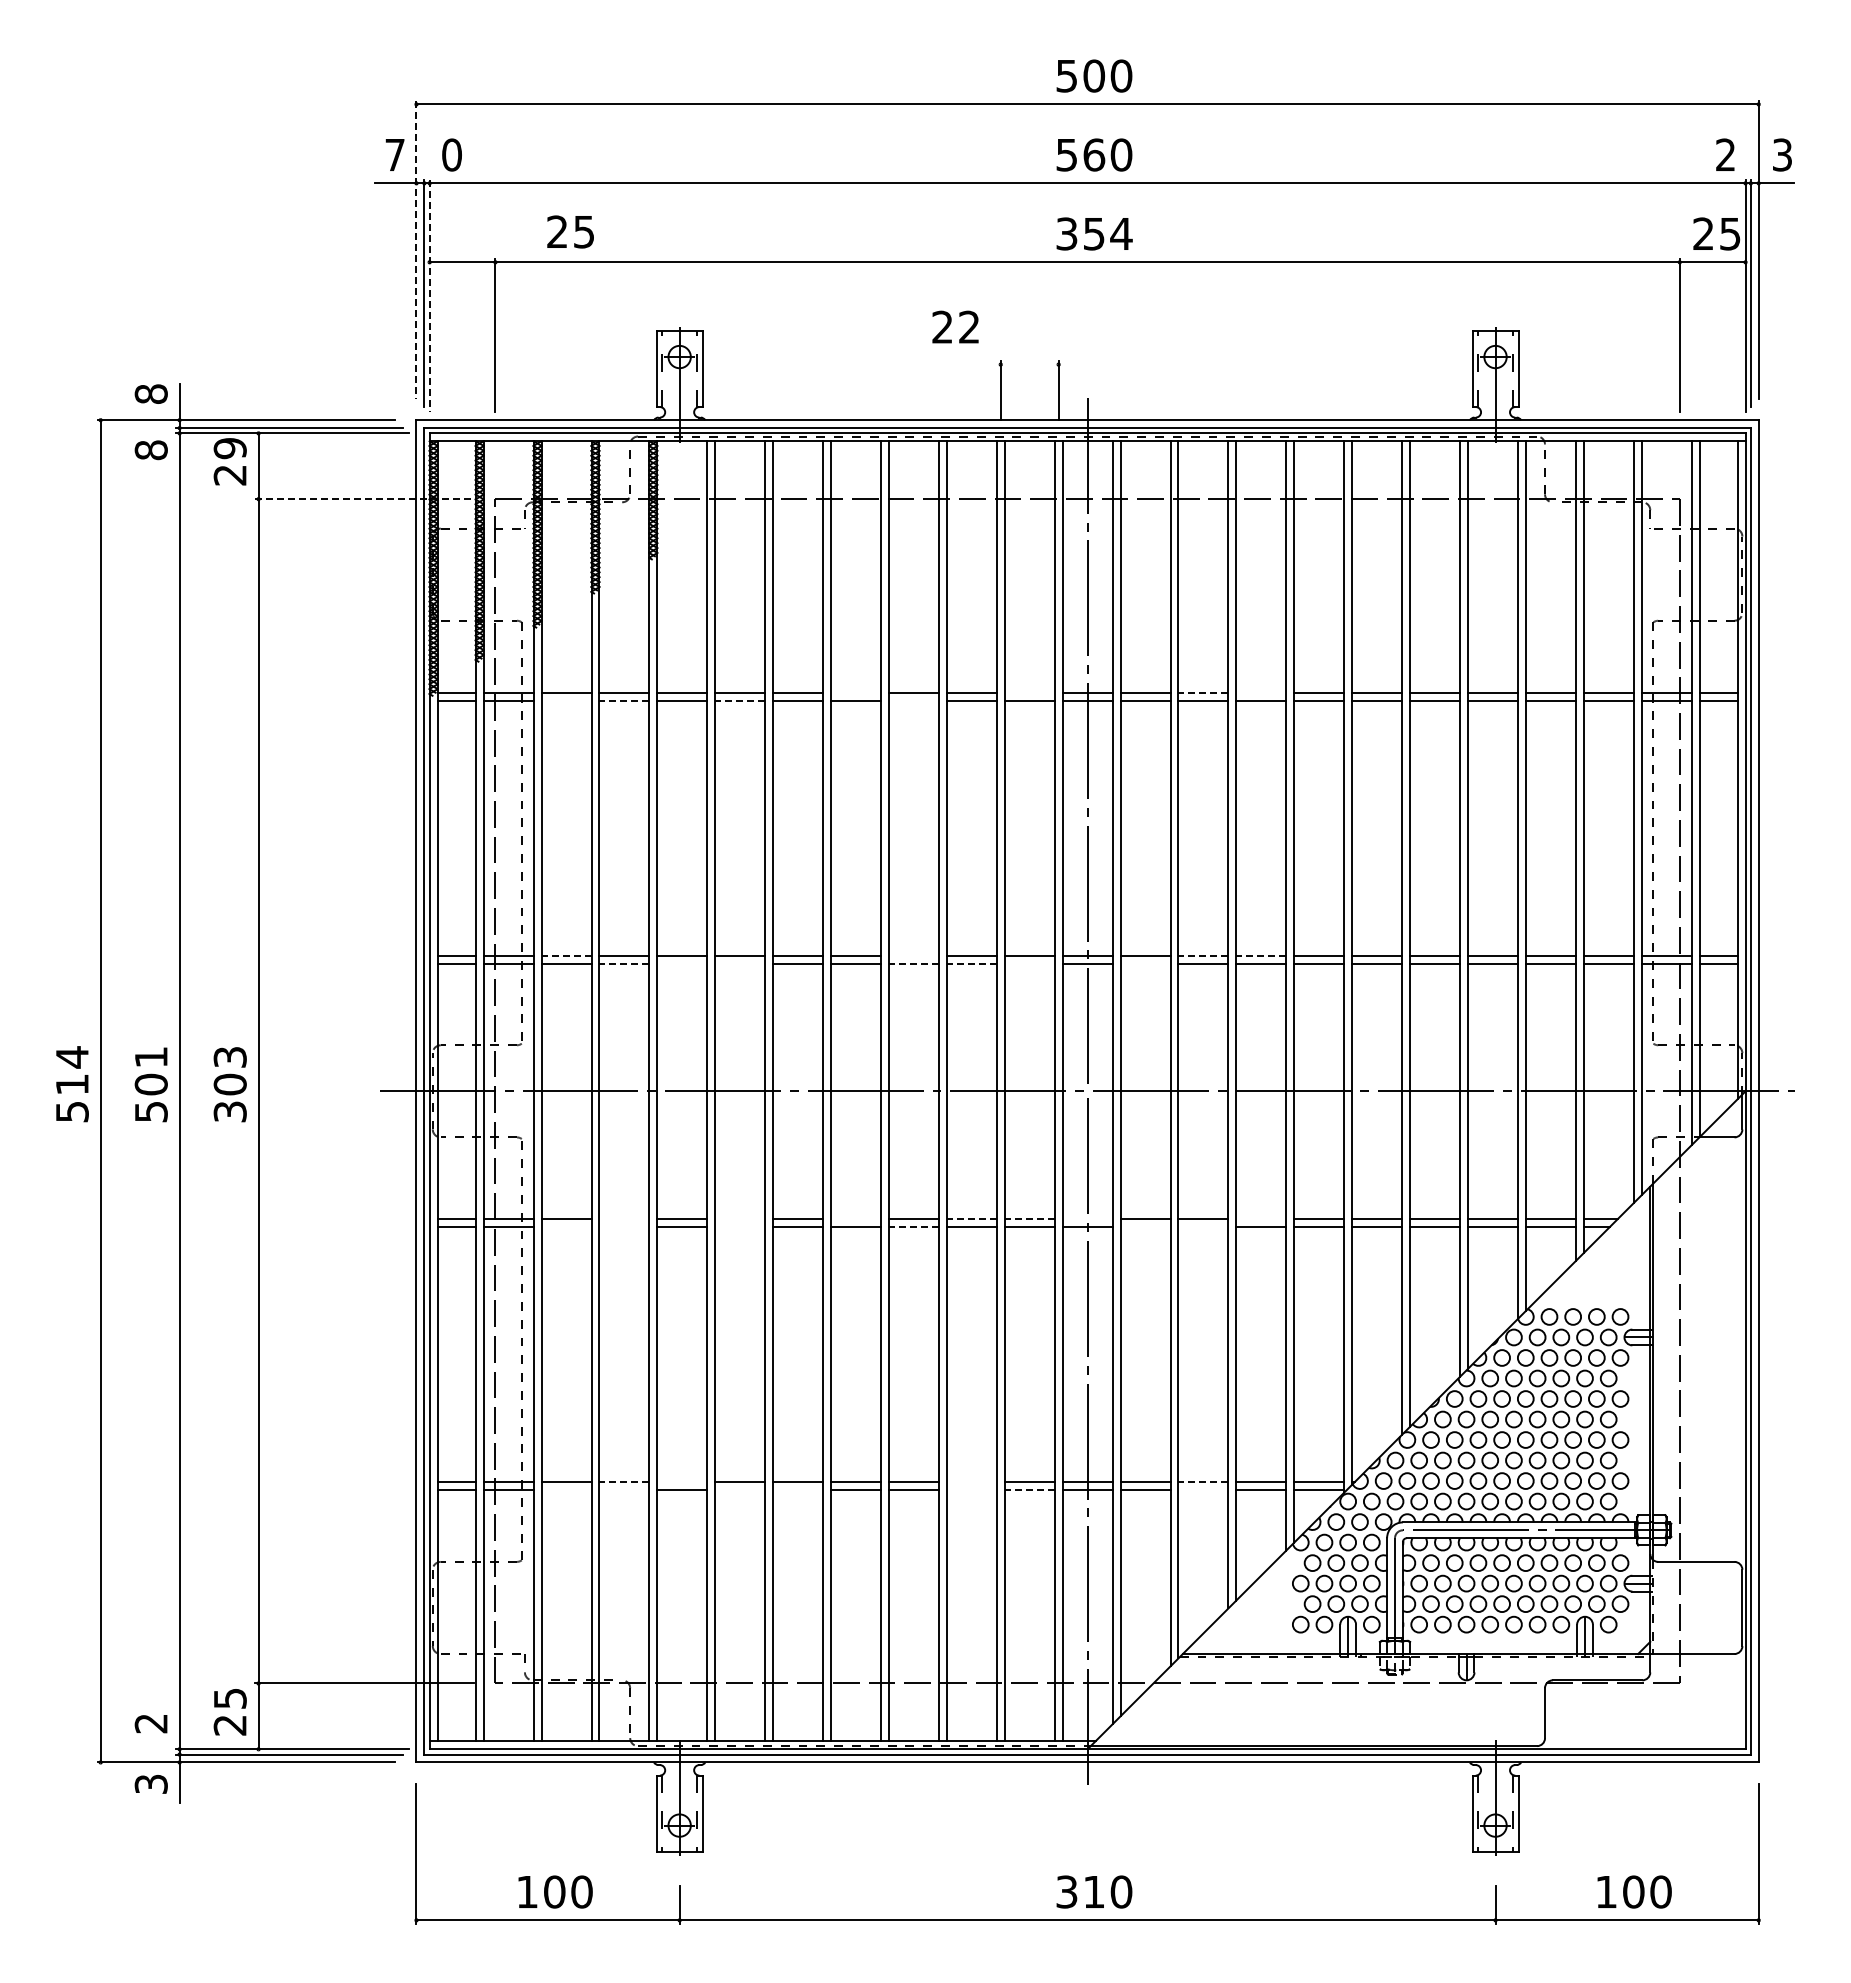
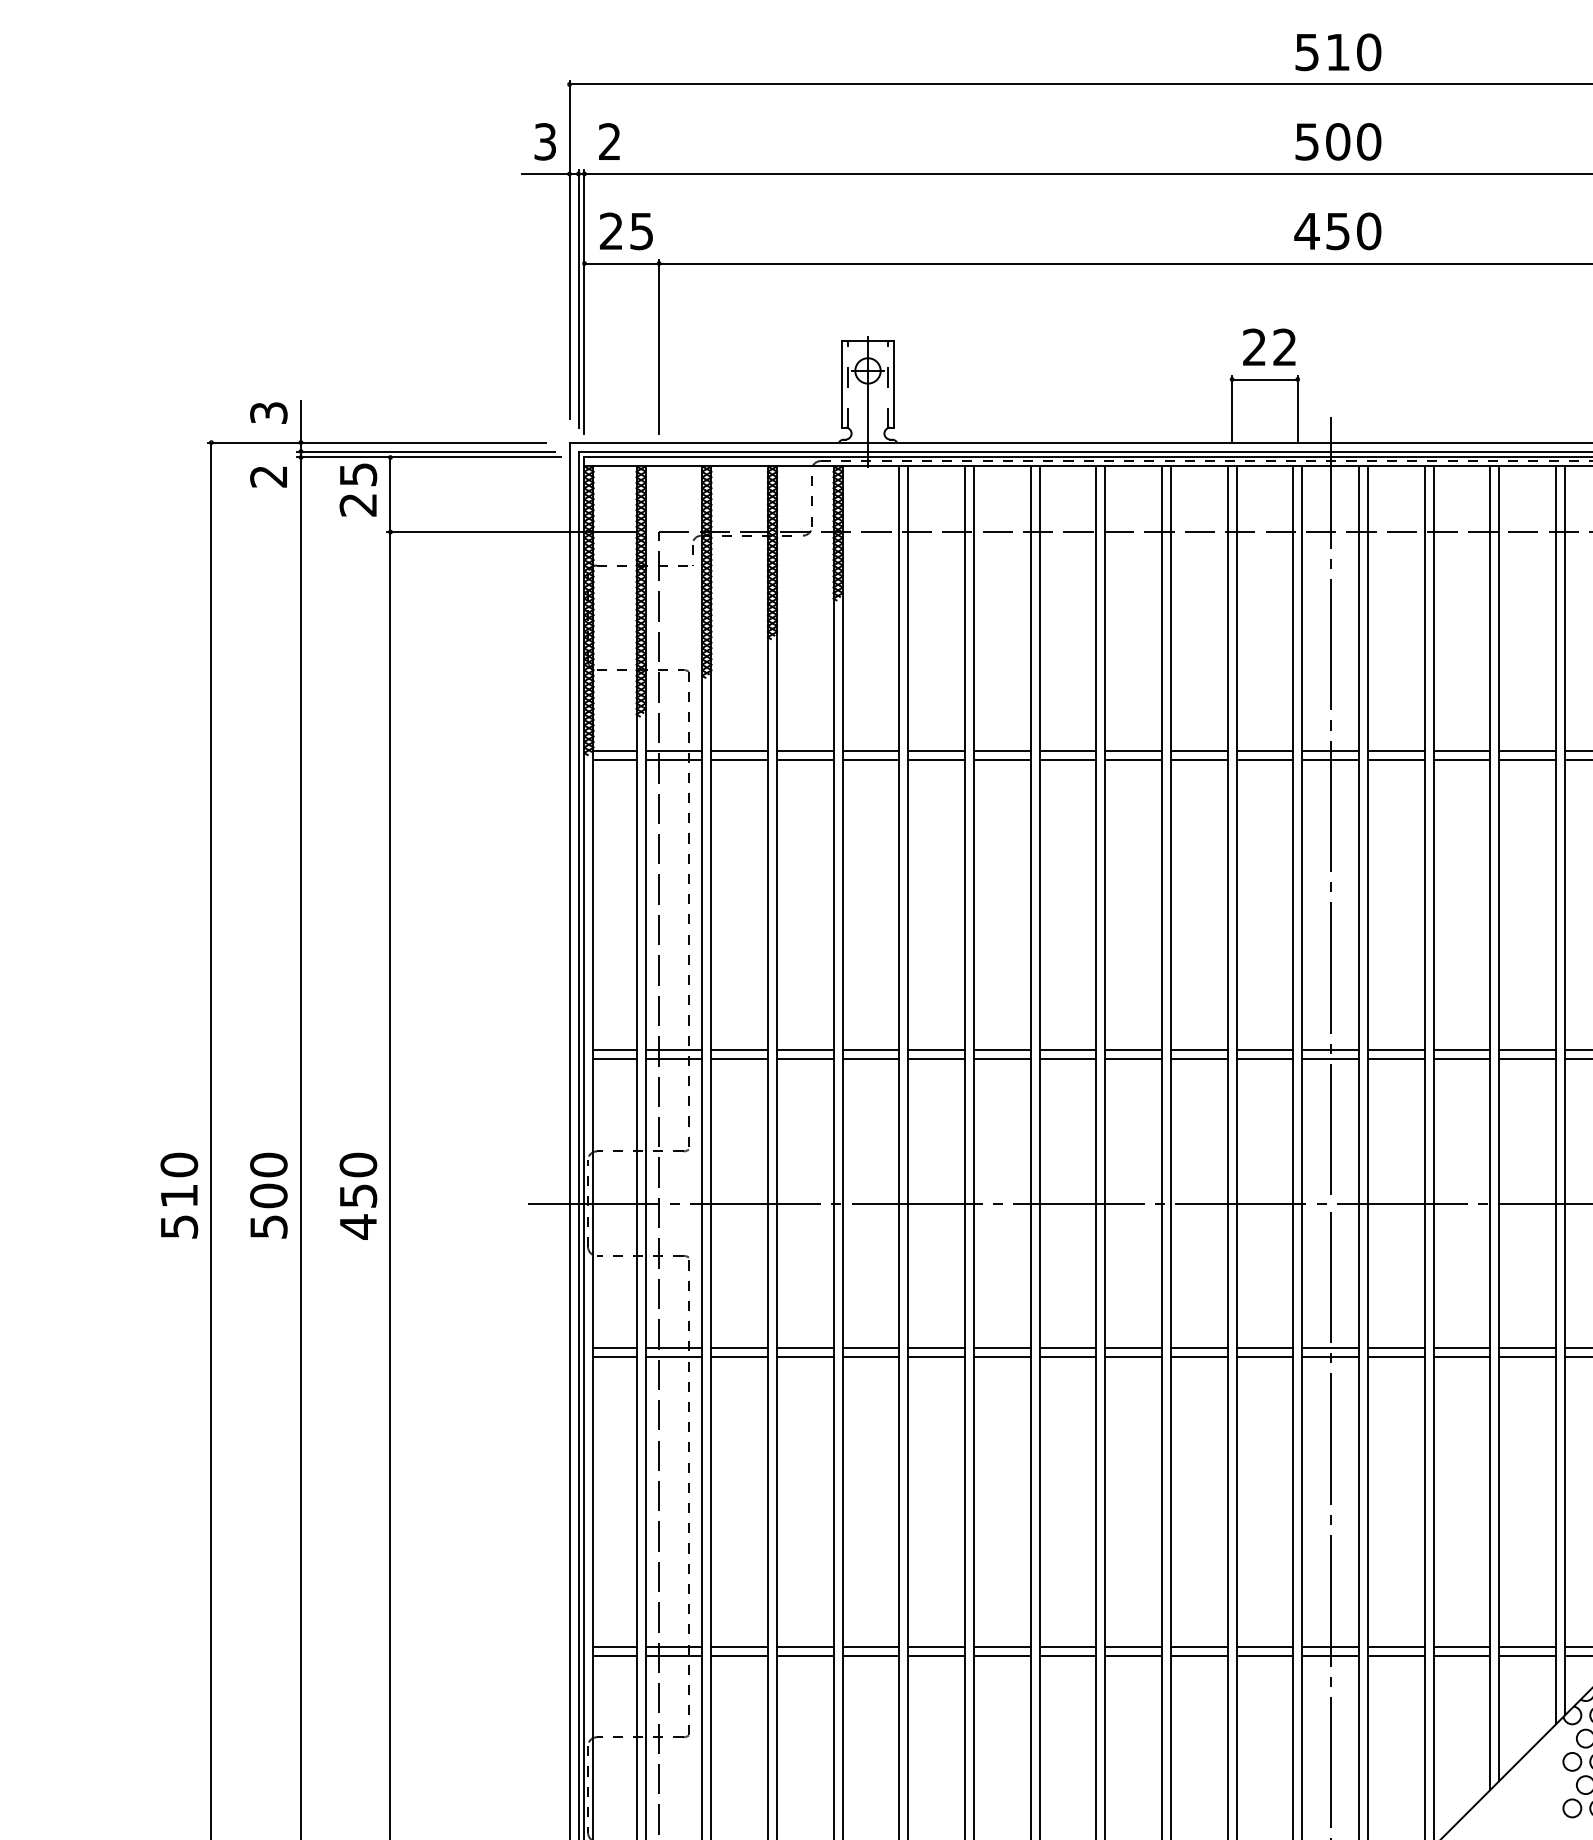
text: (1094, 75) -> (1338, 51), 500 -> 510
text: (394, 154) -> (544, 141), 7 -> 3
text: (451, 154) -> (609, 141), 0 -> 2
text: (1094, 154) -> (1338, 141), 560 -> 500
text: (570, 231) -> (626, 230), moved
text: (1093, 233) -> (1337, 230), 354 -> 450
line: (416, 250) -> (569, 250), dashed -> solid
line: (429, 296) -> (584, 302), dashed -> solid
text: (955, 326) -> (1269, 346), moved
line: (1029, 364) -> (1264, 379), added
text: (150, 393) -> (267, 412), 8 -> 3
text: (229, 448) -> (357, 474), 29 -> 25
text: (150, 450) -> (267, 476), 8 -> 2
line: (365, 499) -> (511, 532), dashed -> solid
line: (856, 692) -> (1068, 751), added
line: (1029, 692) -> (1264, 751), added
line: (1202, 692) -> (1460, 751), dashed -> solid
line: (1261, 692) -> (1527, 751), added
line: (566, 700) -> (739, 760), added
line: (623, 700) -> (804, 760), dashed -> solid
line: (739, 700) -> (935, 760), dashed -> solid
line: (913, 700) -> (1133, 760), added
line: (566, 955) -> (739, 1049), dashed -> solid
line: (913, 955) -> (1133, 1049), added
line: (1202, 955) -> (1460, 1049), dashed -> solid
line: (1260, 955) -> (1526, 1049), dashed -> solid
line: (623, 963) -> (804, 1058), dashed -> solid
line: (682, 963) -> (871, 1058), added
line: (740, 963) -> (936, 1058), added
line: (913, 963) -> (1133, 1058), dashed -> solid
line: (971, 963) -> (1198, 1058), dashed -> solid
line: (1029, 963) -> (1264, 1058), added
line: (1145, 963) -> (1396, 1058), added
text: (71, 1057) -> (178, 1165), 514 -> 510
text: (150, 1057) -> (267, 1165), 501 -> 500
text: (229, 1084) -> (357, 1195), 303 -> 450
line: (624, 1218) -> (805, 1347), added
line: (740, 1218) -> (936, 1347), added
line: (856, 1218) -> (1068, 1347), added
line: (971, 1218) -> (1198, 1347), dashed -> solid
line: (1029, 1218) -> (1264, 1347), dashed -> solid
line: (1087, 1218) -> (1330, 1347), added
line: (1261, 1218) -> (1527, 1347), added
line: (566, 1226) -> (739, 1356), added
line: (624, 1226) -> (805, 1356), added
line: (740, 1226) -> (936, 1356), added
line: (913, 1226) -> (1133, 1356), dashed -> solid
line: (1145, 1226) -> (1396, 1356), added
line: (1203, 1226) -> (1462, 1356), added
line: (623, 1482) -> (804, 1647), dashed -> solid
line: (682, 1482) -> (871, 1647), added
line: (971, 1482) -> (1198, 1647), added
line: (1202, 1482) -> (1460, 1647), dashed -> solid
line: (566, 1490) -> (739, 1656), added
line: (624, 1490) -> (805, 1656), added
line: (740, 1490) -> (936, 1656), added
line: (798, 1490) -> (1002, 1656), added
line: (971, 1490) -> (1198, 1656), added
line: (1029, 1490) -> (1264, 1656), dashed -> solid
line: (1203, 1490) -> (1462, 1656), added

